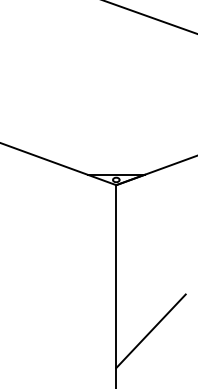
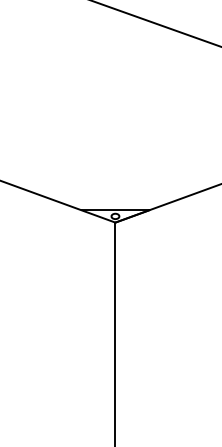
line: (150, 331) -> (155, 396), removed

